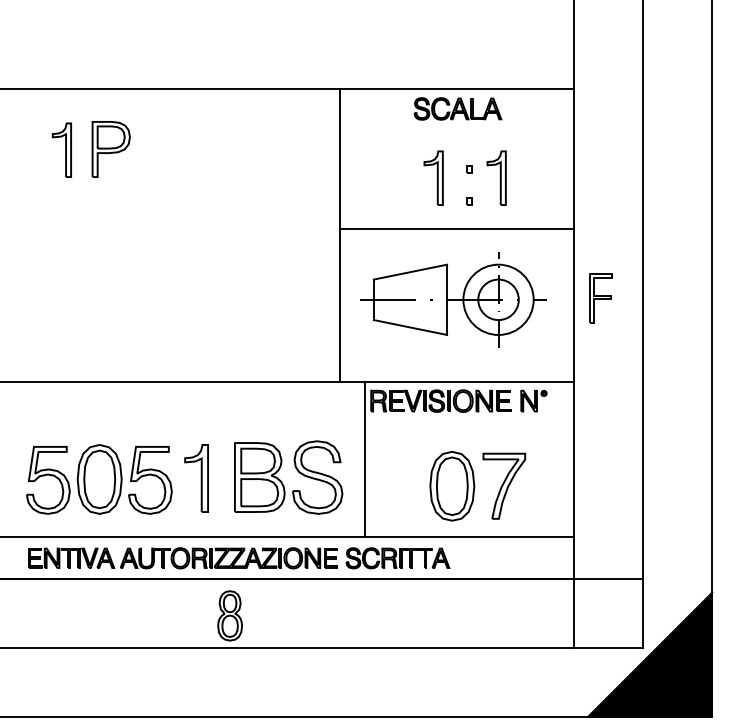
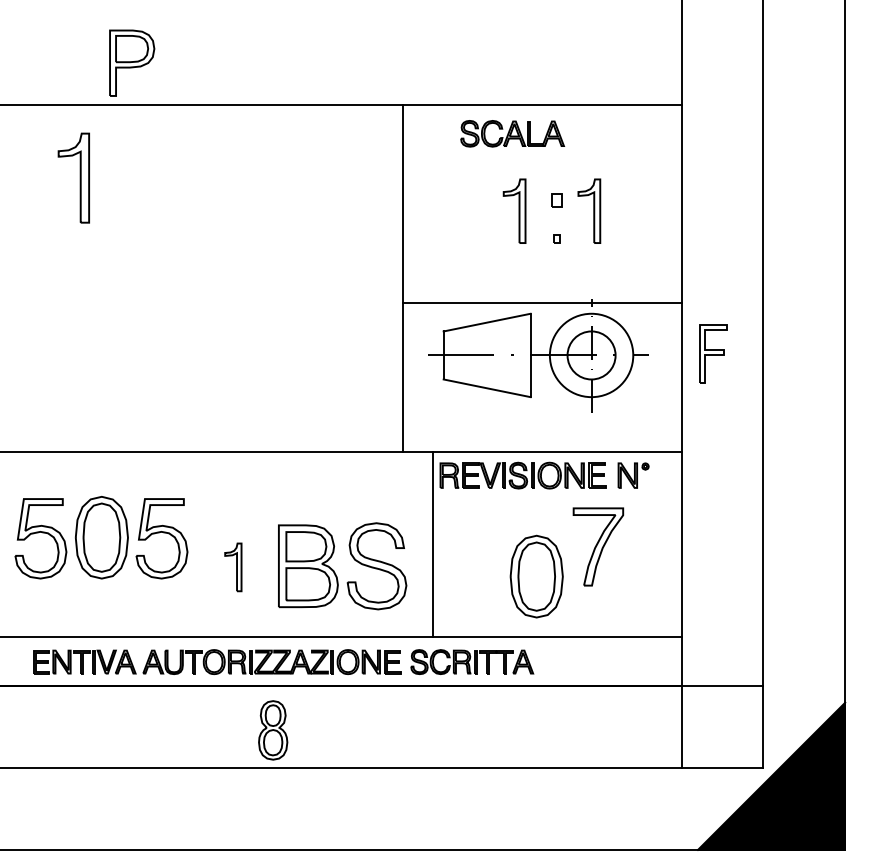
part: (457, 108) -> (512, 133), moved
part: (61, 149) -> (73, 177), size x1.4
part: (110, 149) -> (131, 63), moved
part: (469, 169) -> (557, 200), size x1.6
line: (456, 228) -> (541, 302), moved
part: (196, 478) -> (233, 567), size x0.6
part: (99, 479) -> (101, 537), moved
part: (504, 485) -> (598, 546), moved

